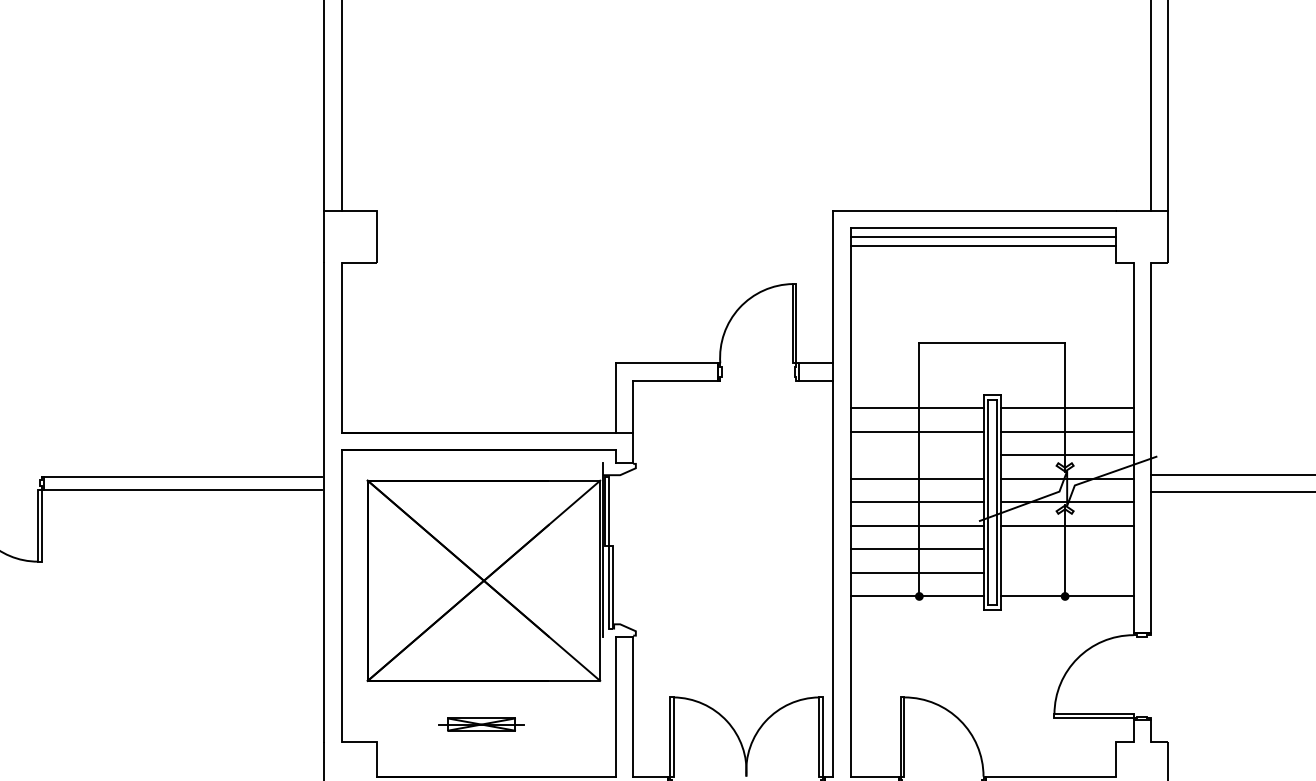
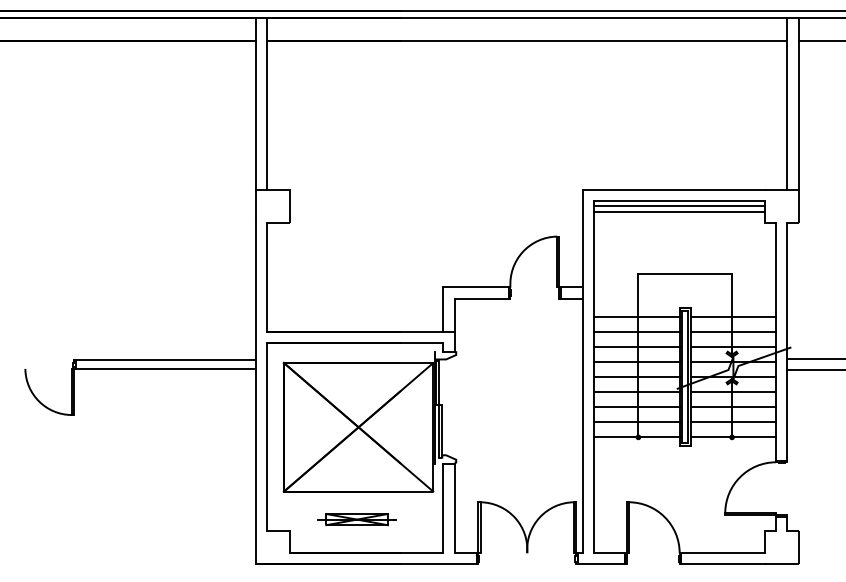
line: (916, 455) -> (636, 346), added
line: (1067, 549) -> (733, 407), added
line: (1067, 573) -> (733, 422), added
part: (480, 724) -> (356, 519), size x1.43

